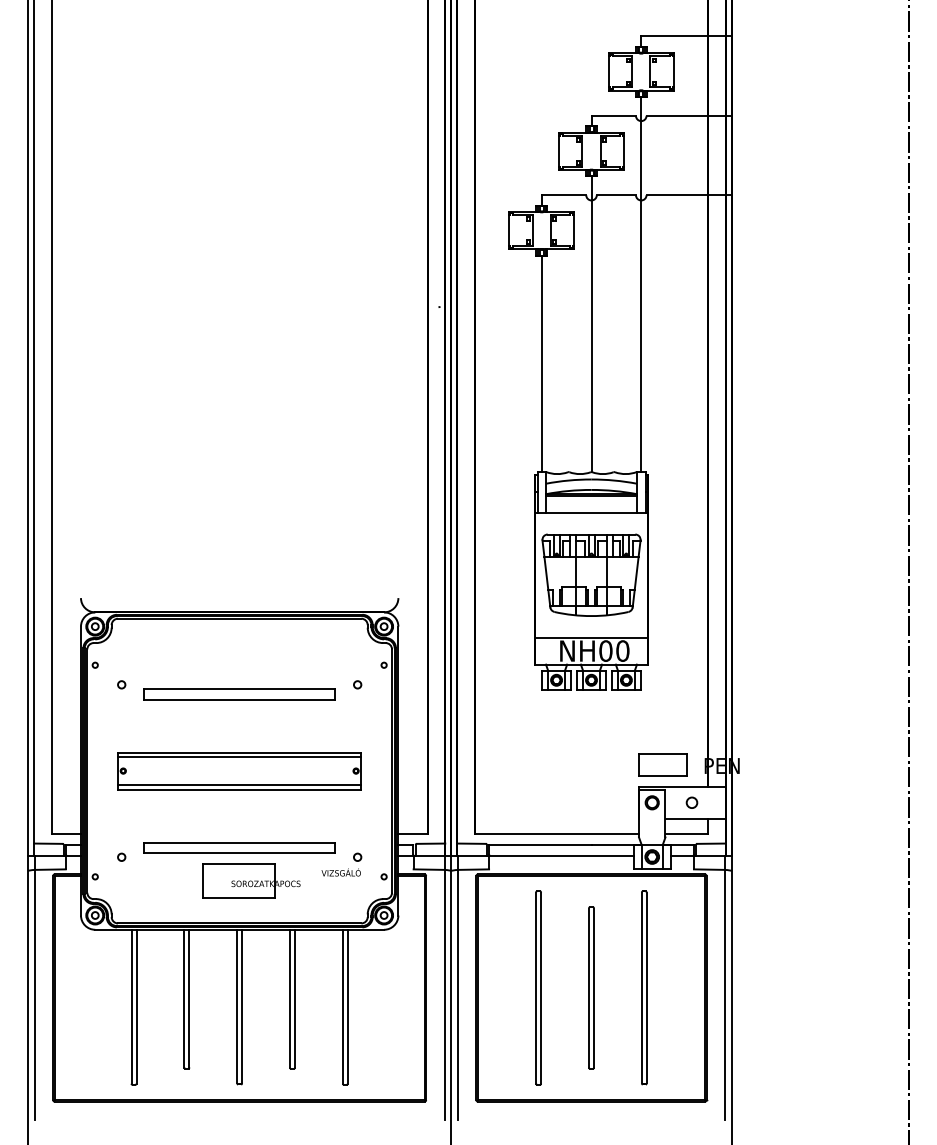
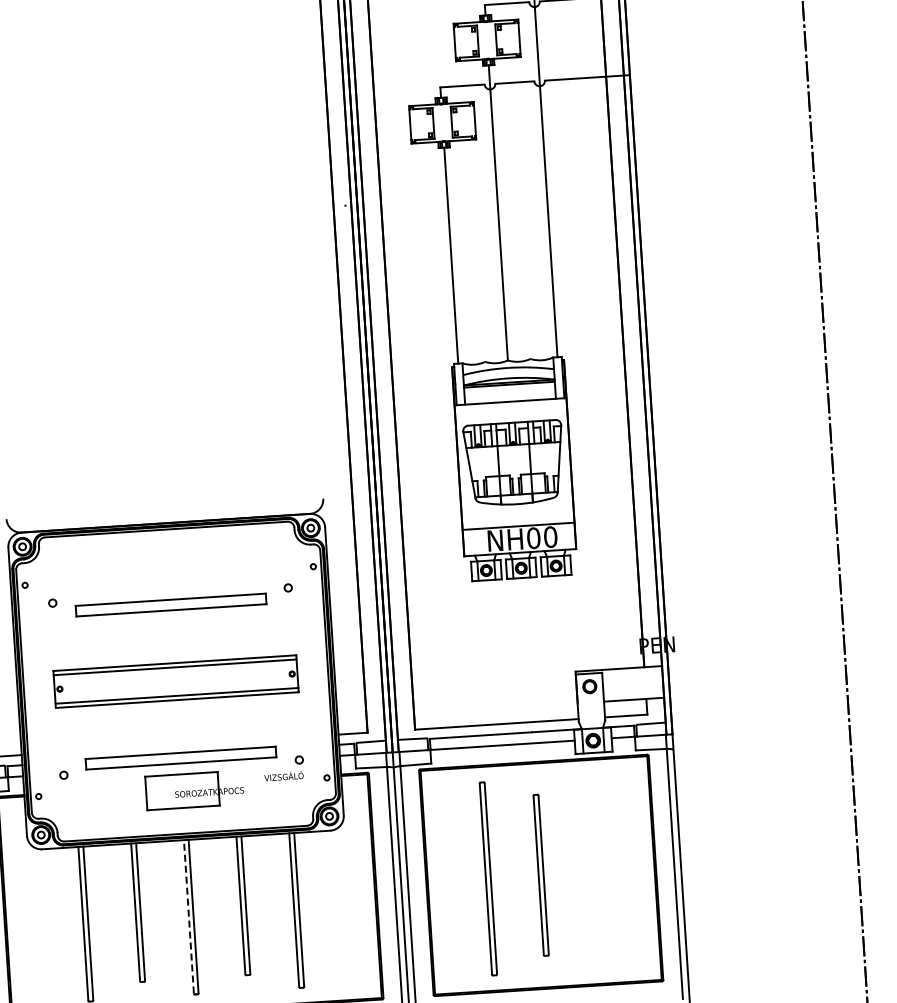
part: (662, 764) -> (597, 647), removed
circle: (691, 802) -> (628, 683), removed
part: (644, 987) -> (593, 871), removed
line: (237, 1006) -> (189, 916), solid -> dashed

